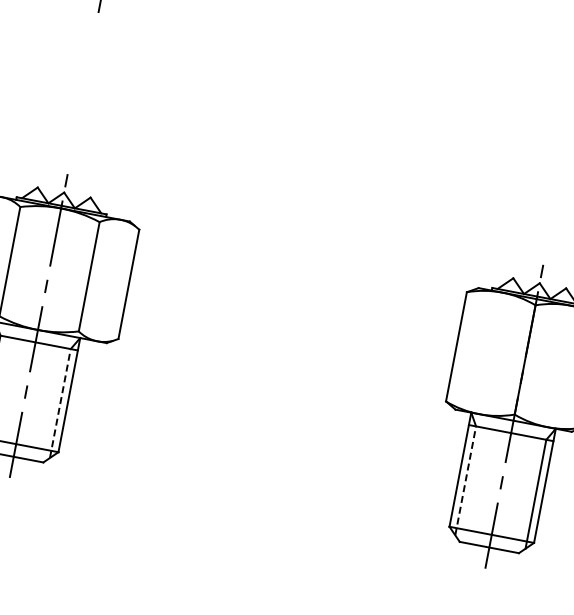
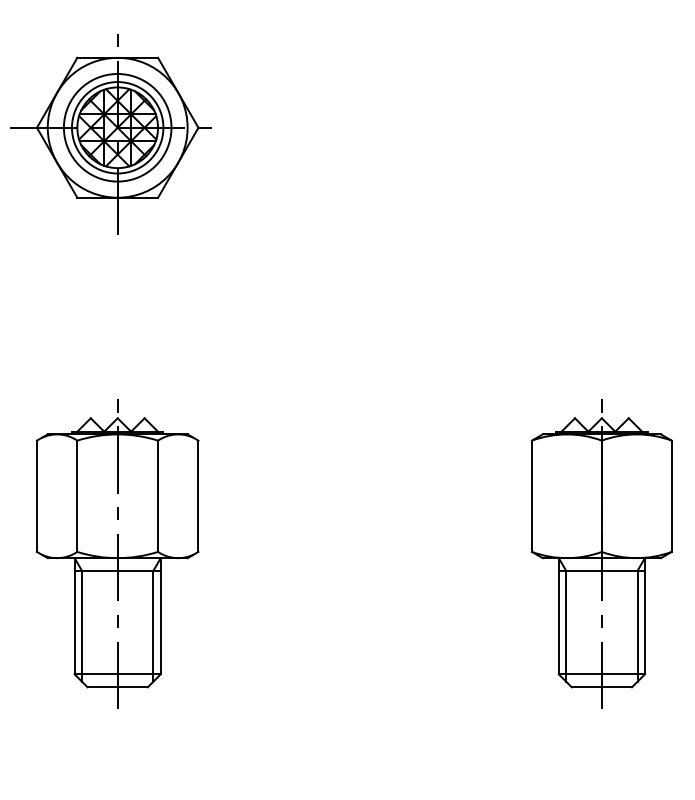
line: (60, 402) -> (153, 625), dashed -> solid
line: (466, 480) -> (566, 625), dashed -> solid

